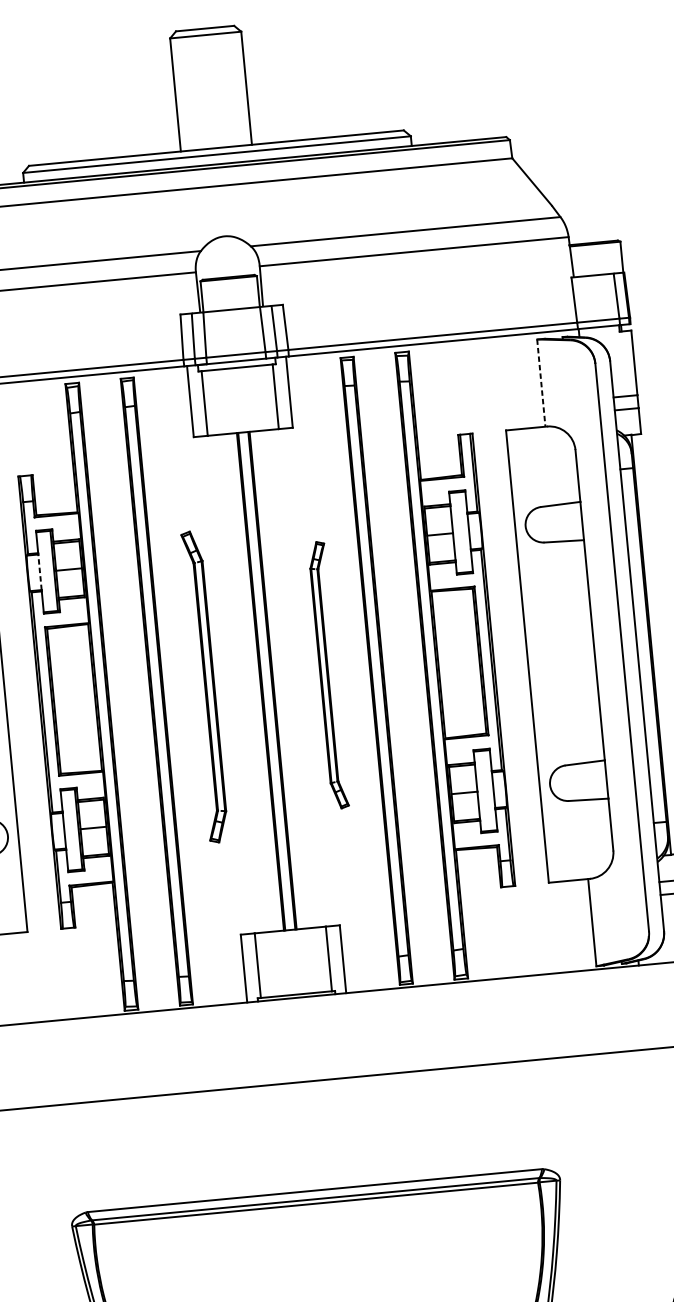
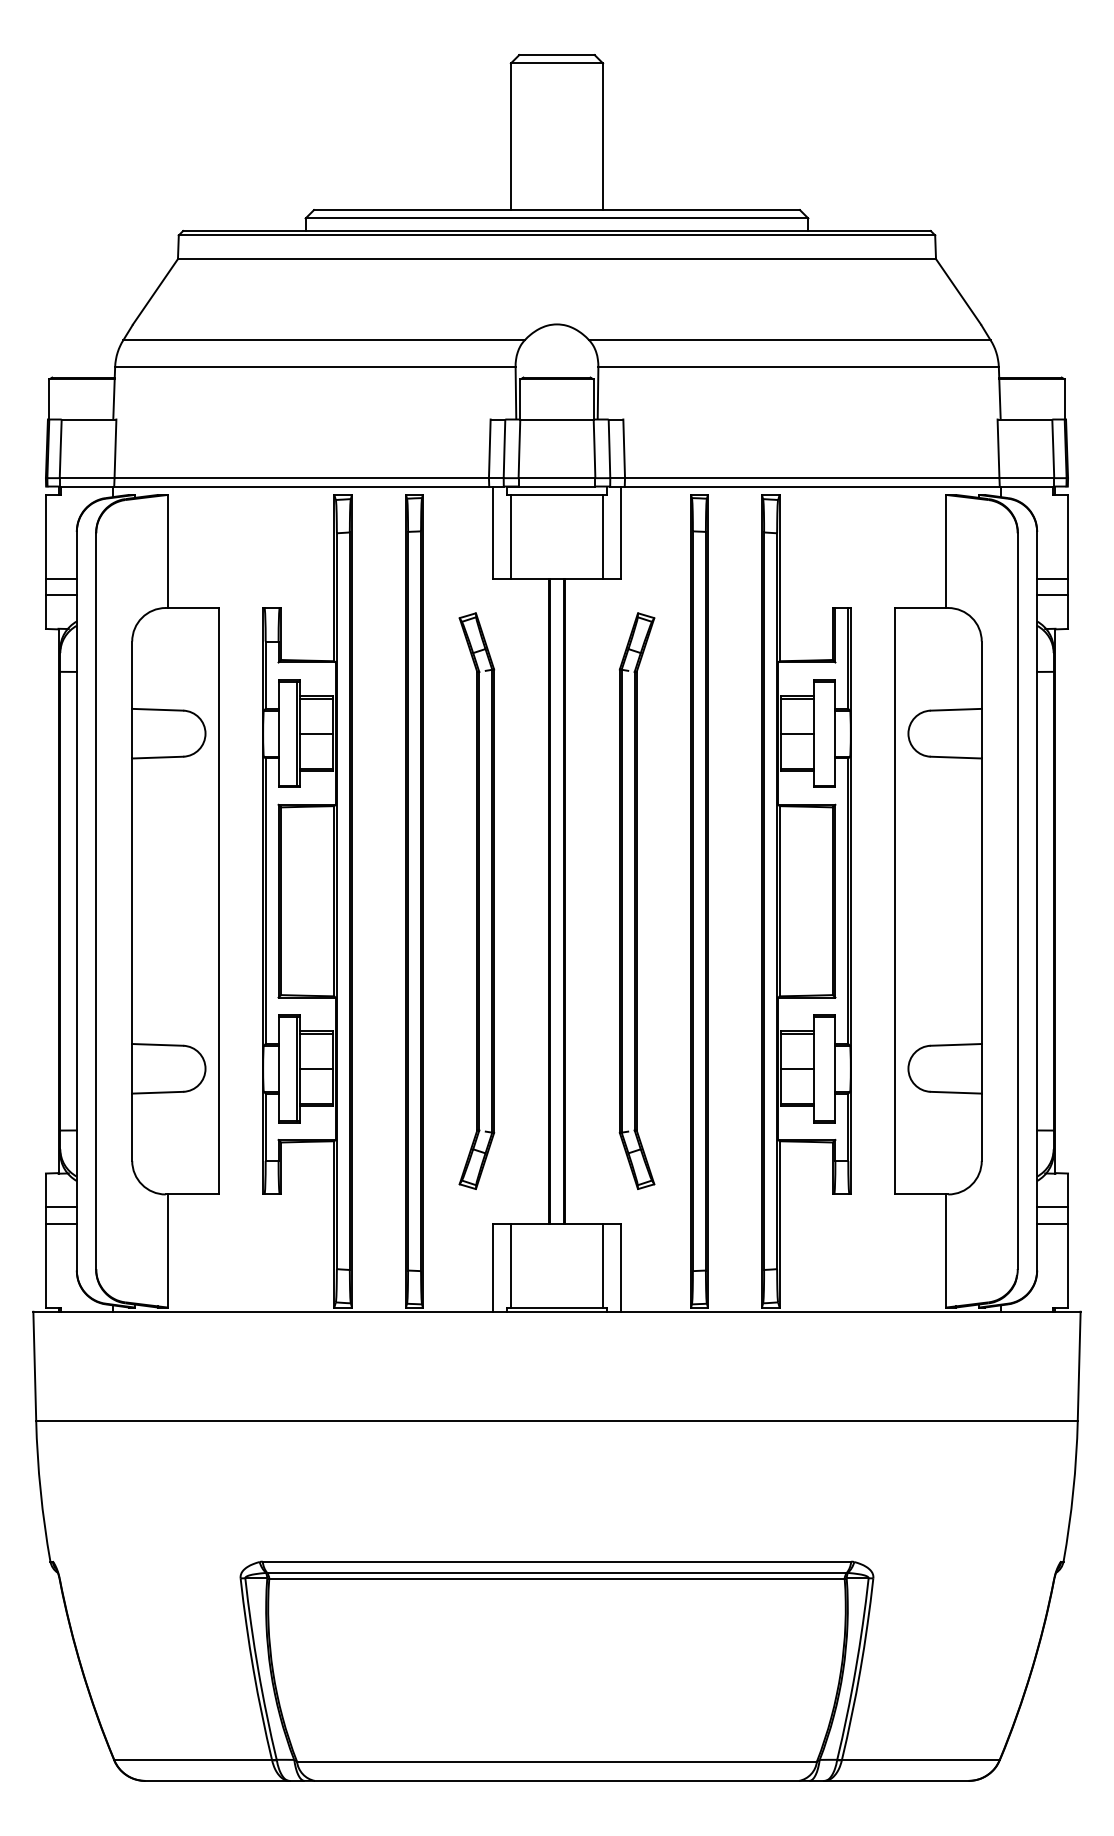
line: (540, 383) -> (945, 551), dashed -> solid
line: (39, 572) -> (278, 733), dashed -> solid
part: (328, 674) -> (636, 900), size x1.67
part: (204, 686) -> (476, 900), size x1.43

